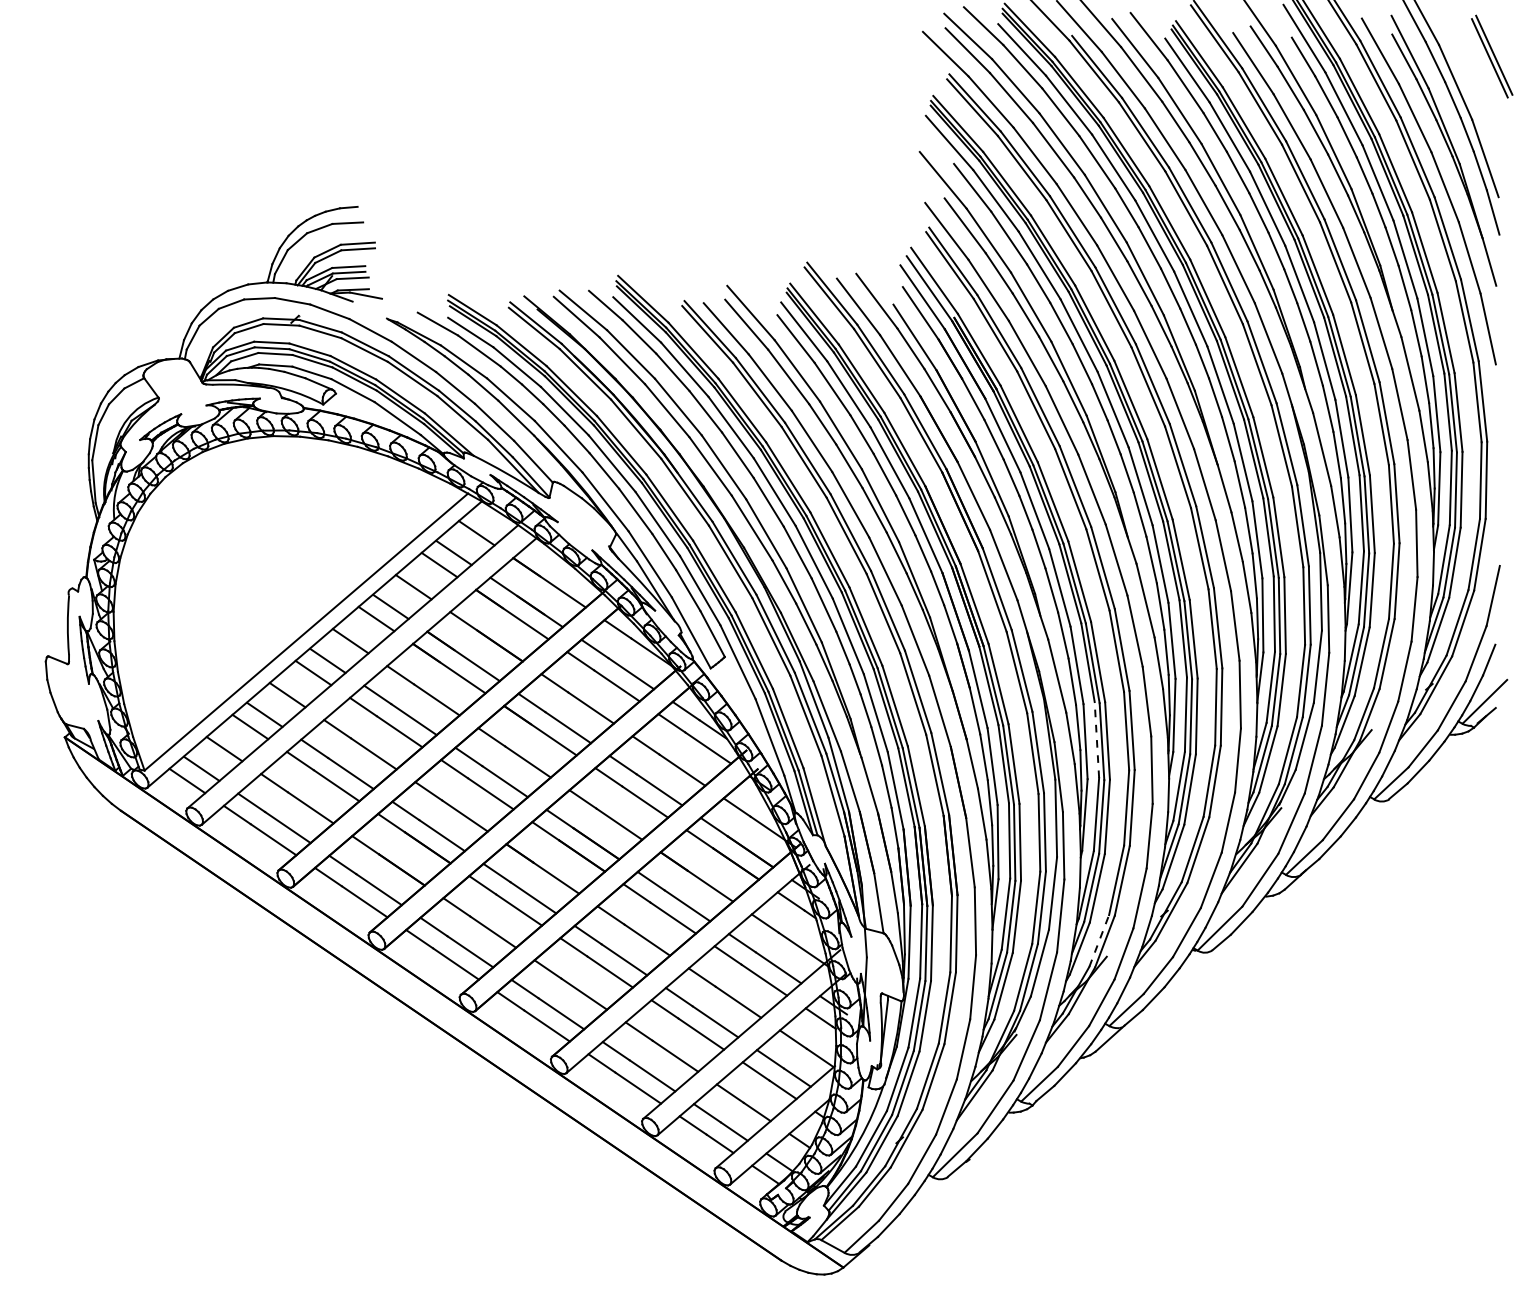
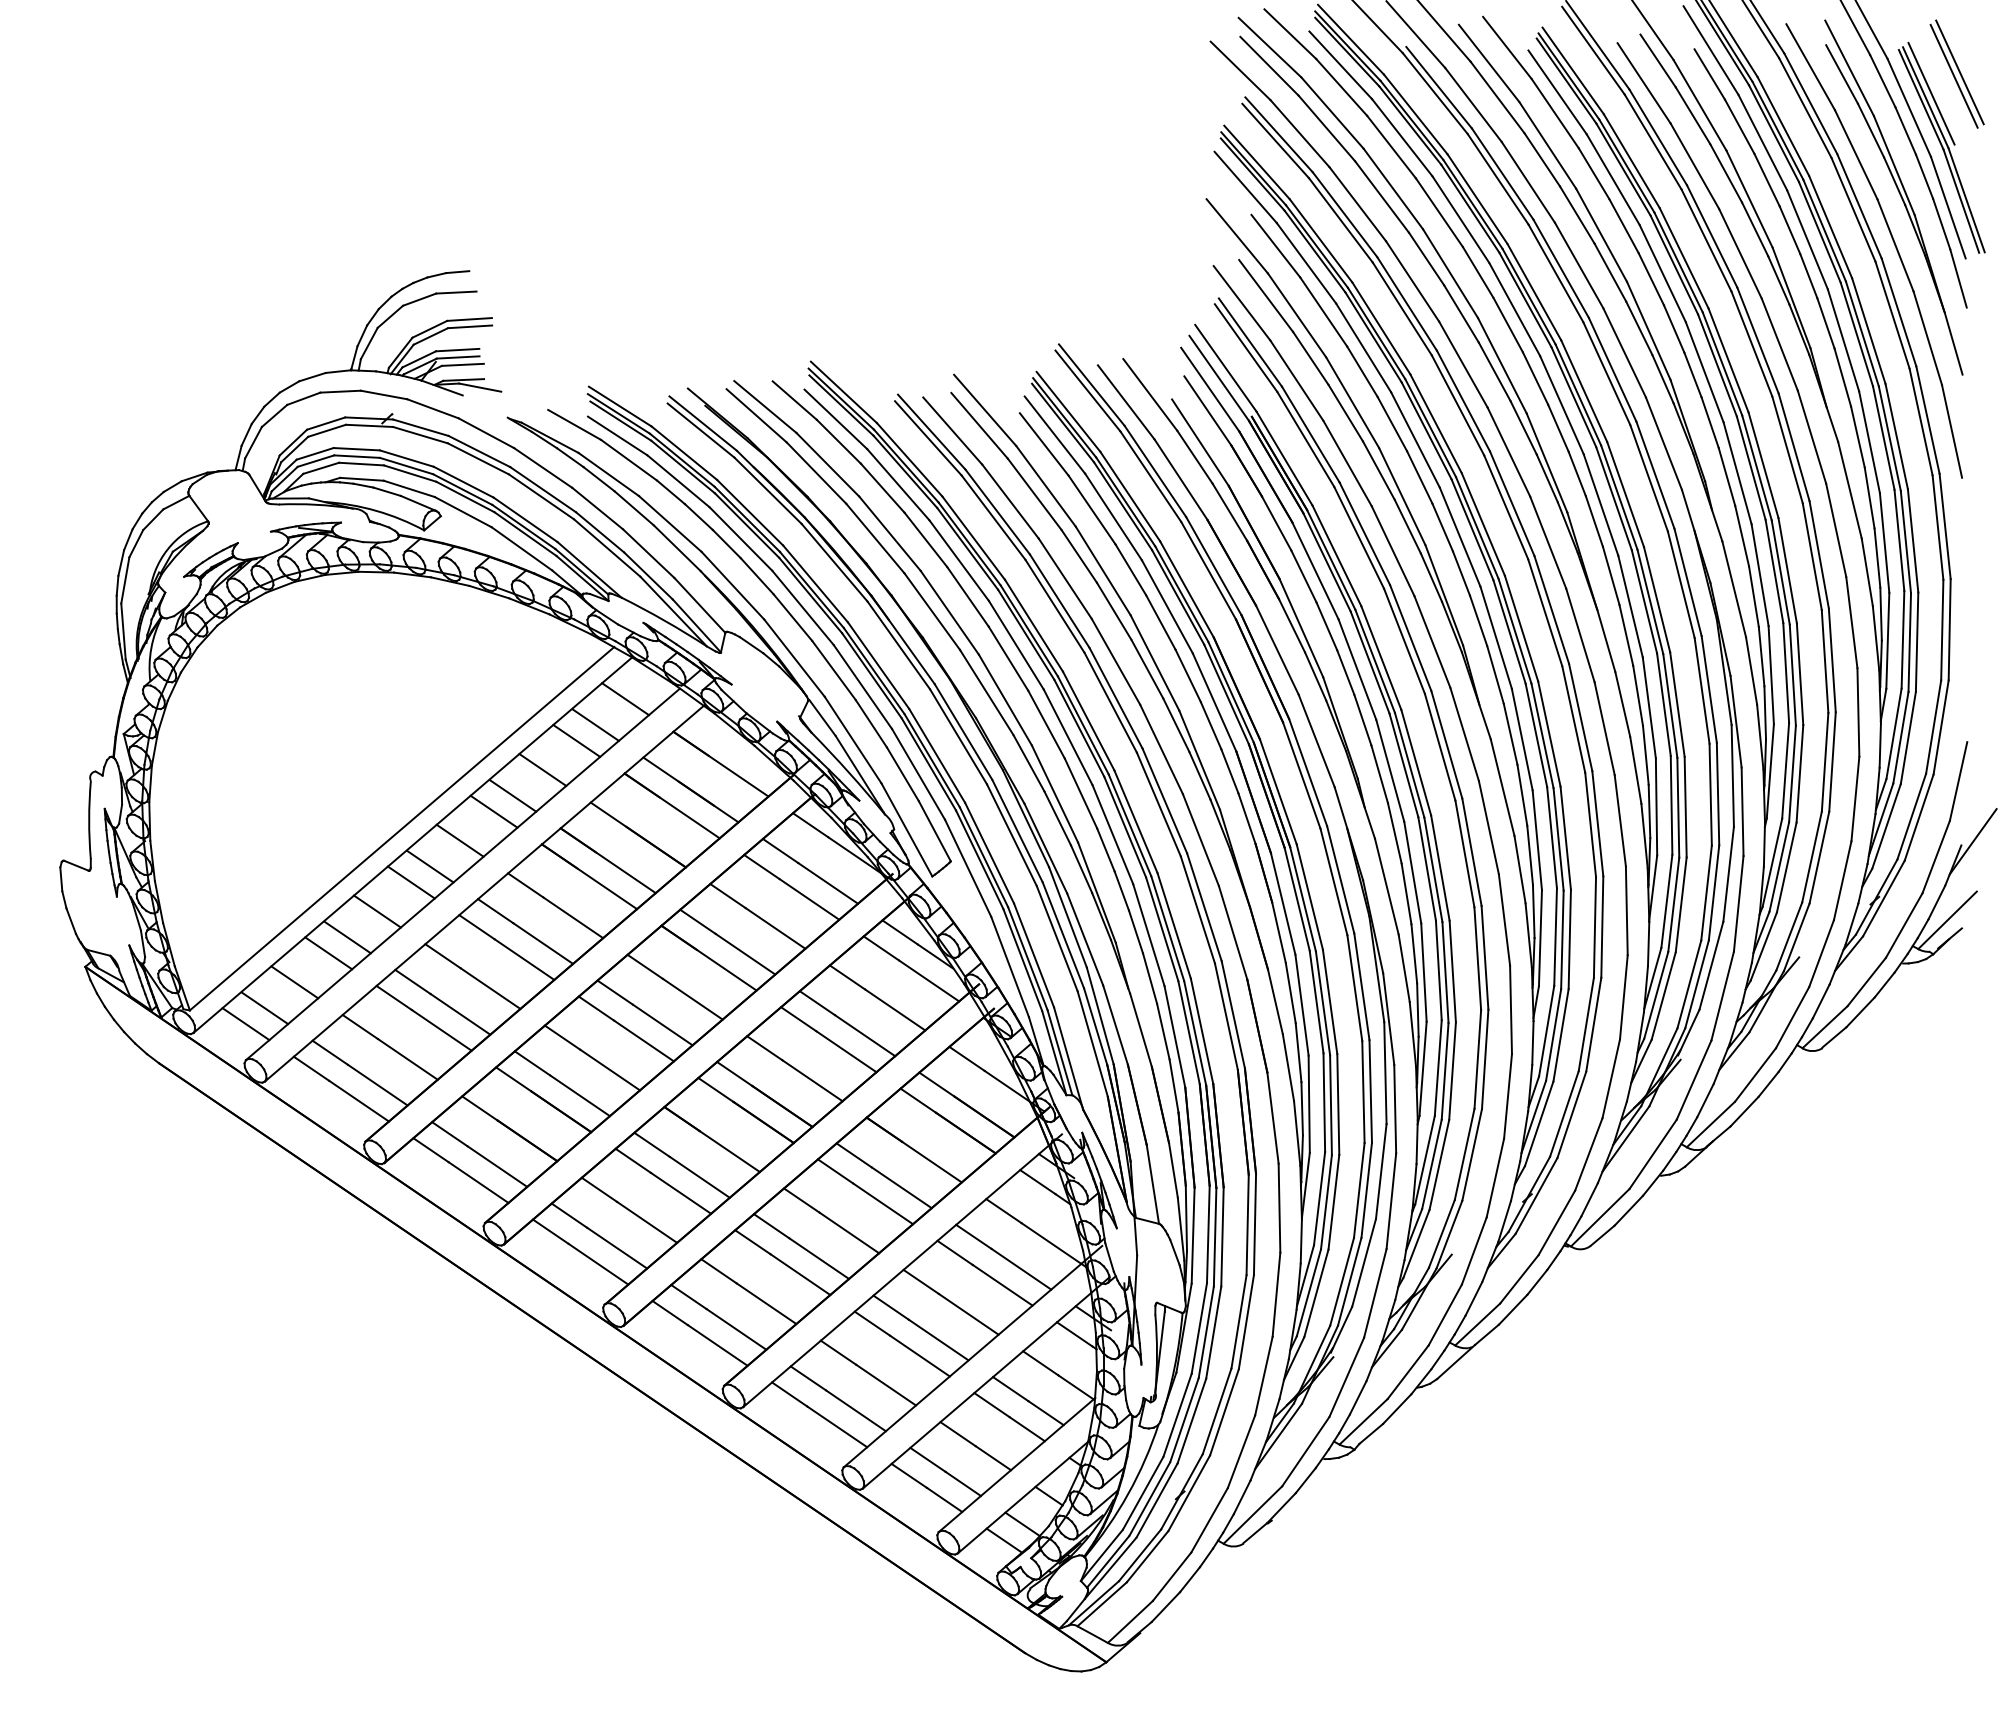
part: (1480, 112) -> (1941, 147), added
line: (1503, 641) -> (1972, 841), added
line: (1096, 740) -> (1438, 970), dashed -> solid
line: (1099, 940) -> (1442, 1233), dashed -> solid

